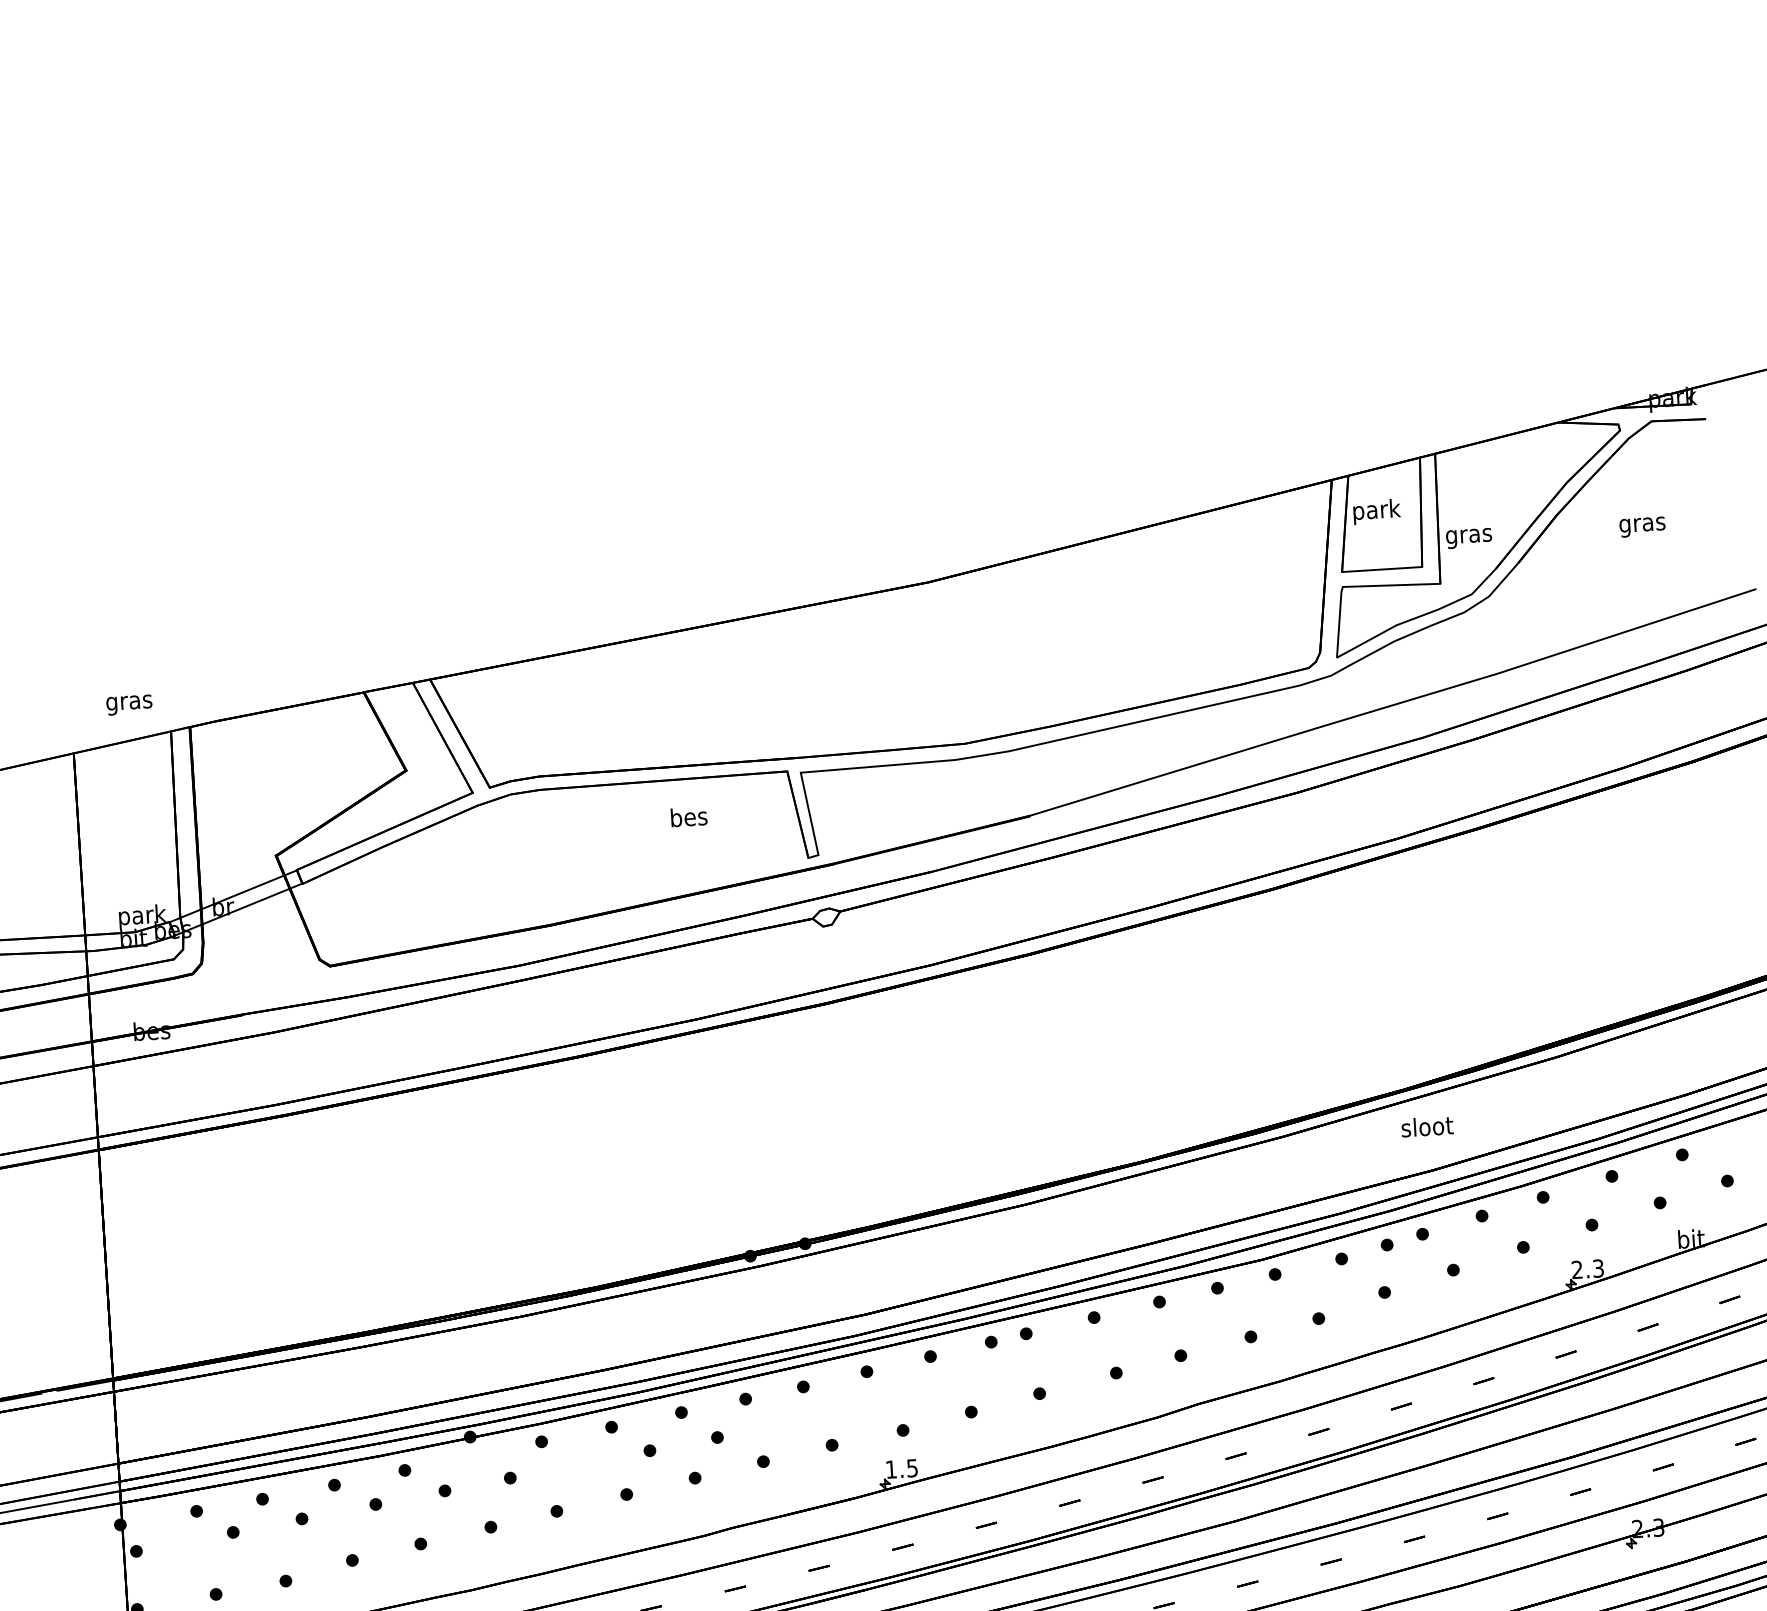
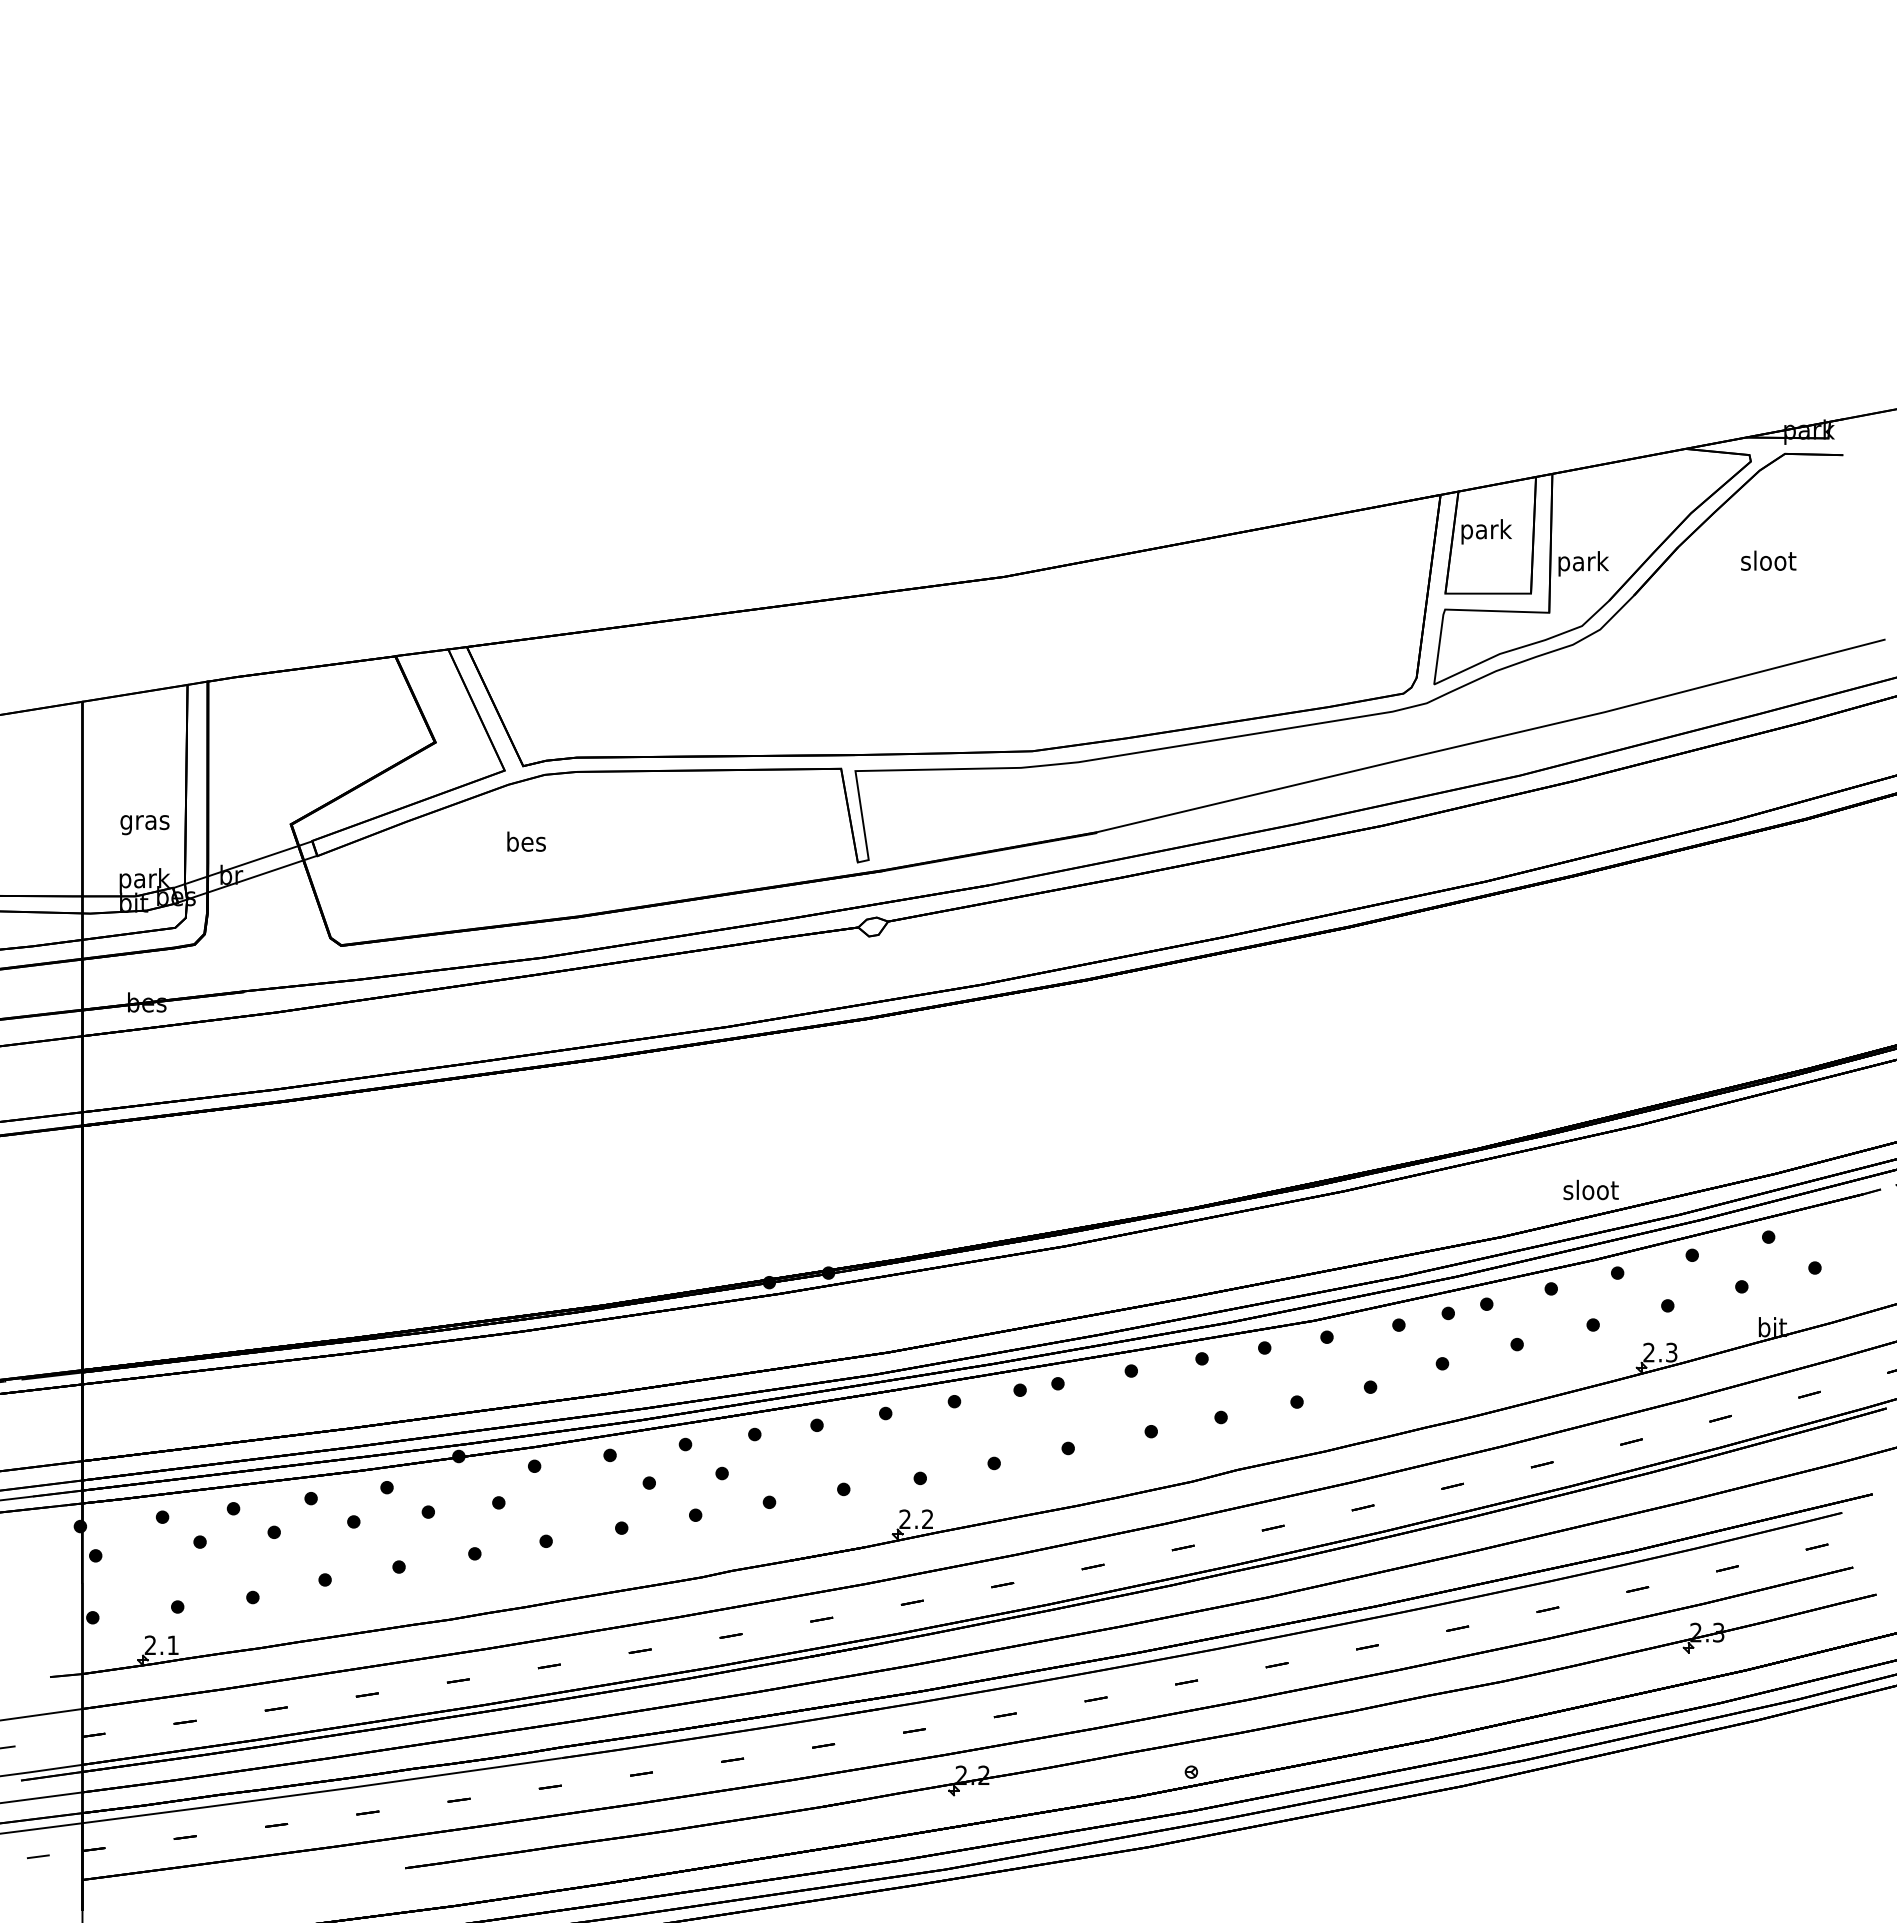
text: (1642, 523) -> (1768, 562), gras -> sloot
text: (1469, 535) -> (1583, 563), gras -> park
text: (129, 705) -> (144, 825), moved
text: (689, 816) -> (526, 841), moved
text: (1426, 1126) -> (1590, 1189), moved
text: (901, 1469) -> (916, 1519), 1.5 -> 2.2

